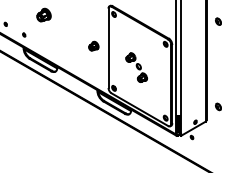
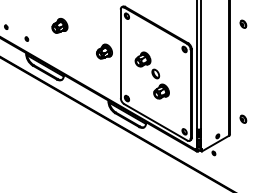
part: (43, 14) -> (59, 25), moved
part: (93, 46) -> (104, 51), size x1.43
part: (136, 67) -> (151, 75), size x1.43

